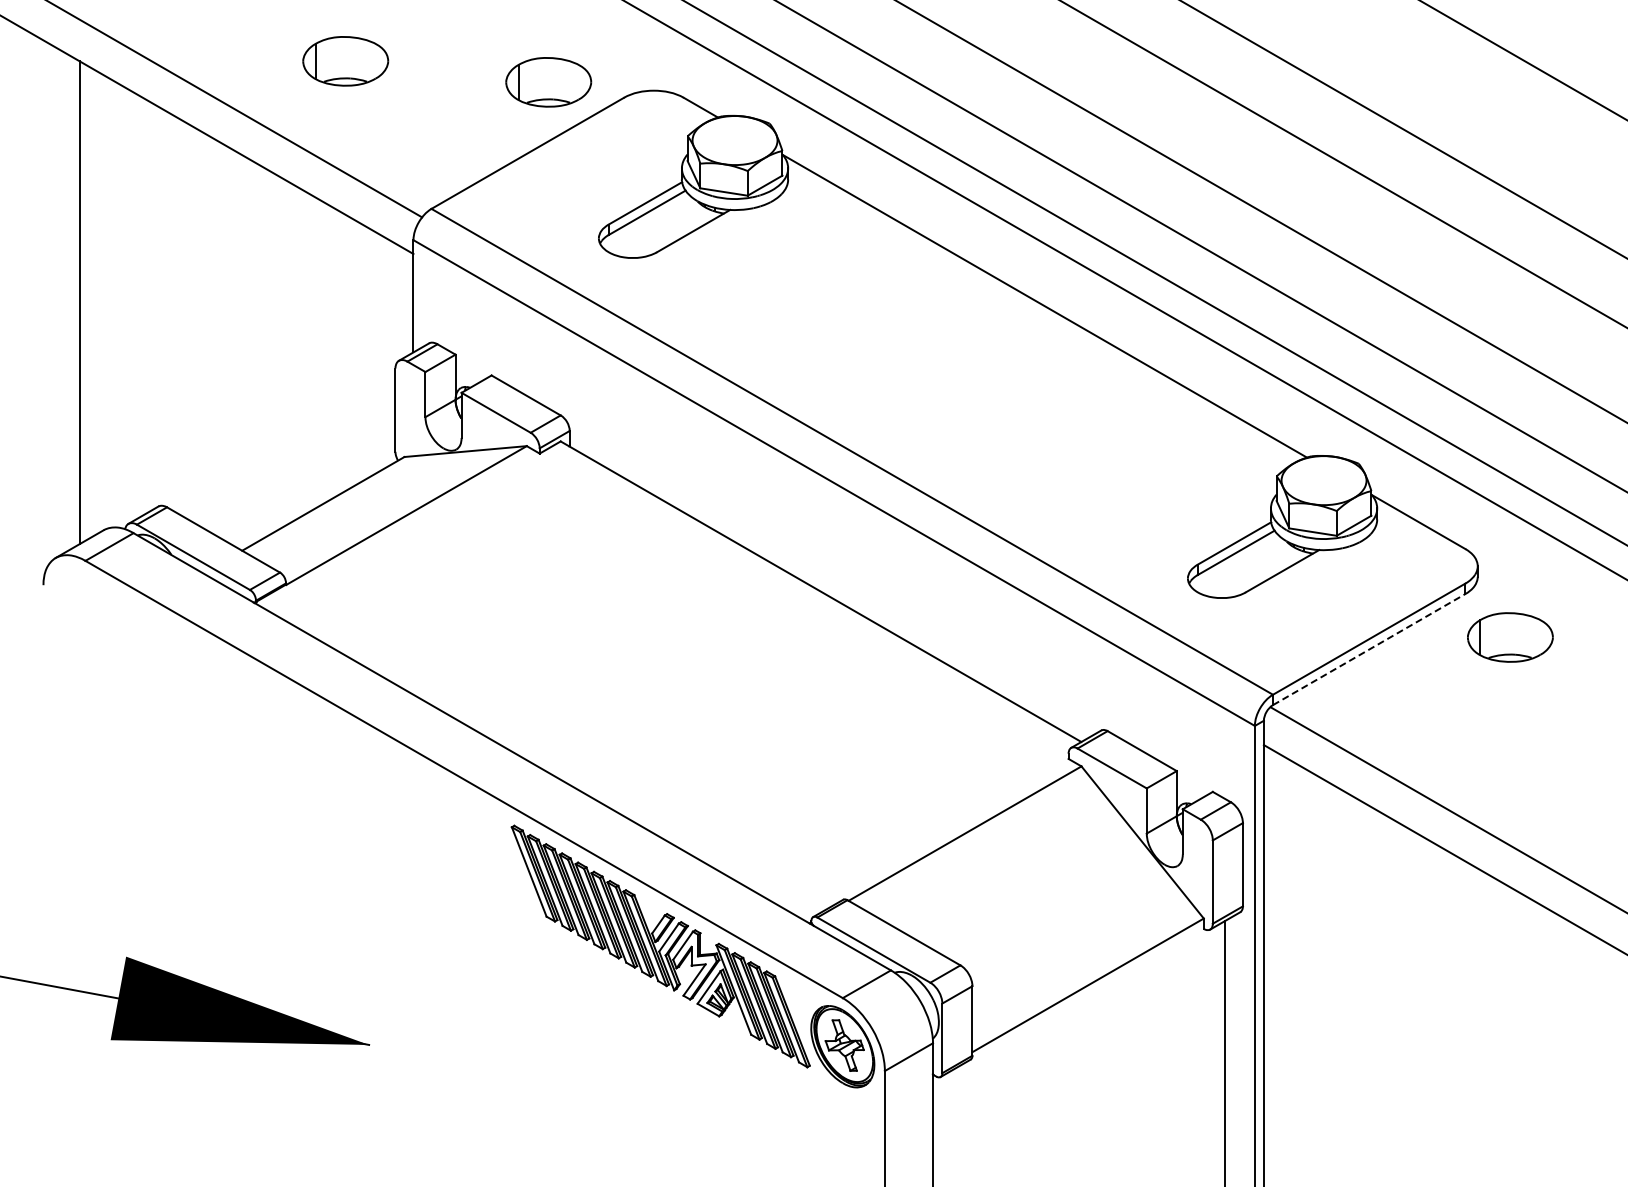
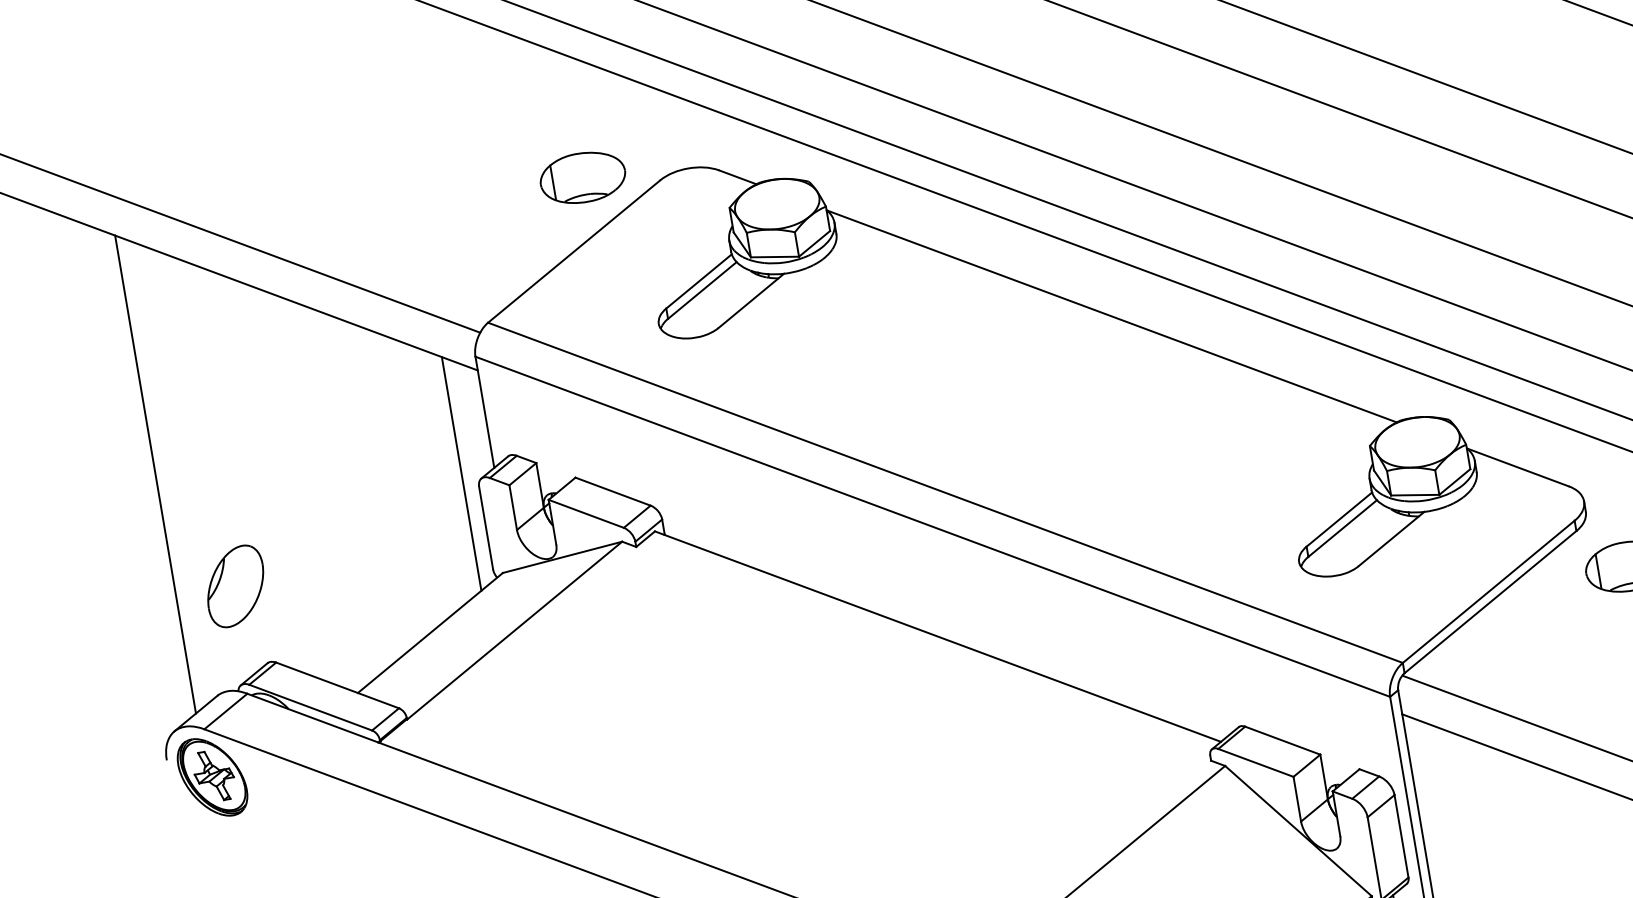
part: (345, 61) -> (378, 191), removed
line: (380, 352) -> (461, 473), added
part: (139, 425) -> (235, 586), added
part: (85, 609) -> (212, 777), added
line: (1369, 649) -> (1490, 601), dashed -> solid

